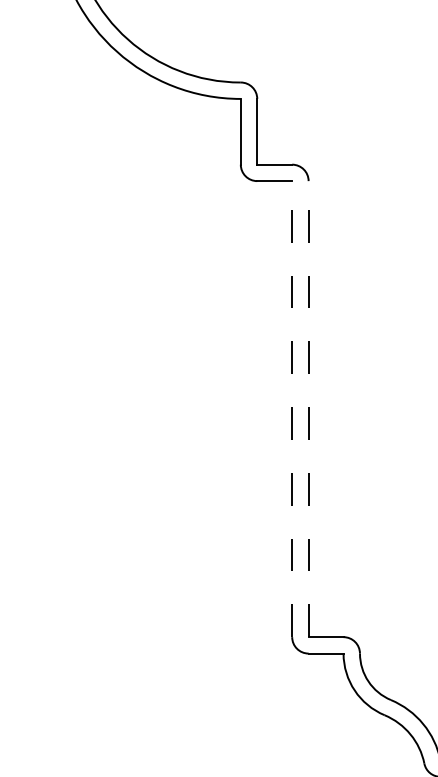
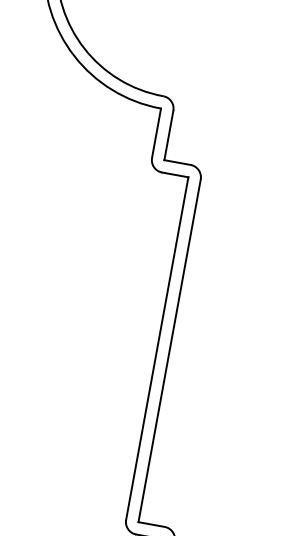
line: (292, 408) -> (157, 348), dashed -> solid
line: (308, 408) -> (169, 350), dashed -> solid

